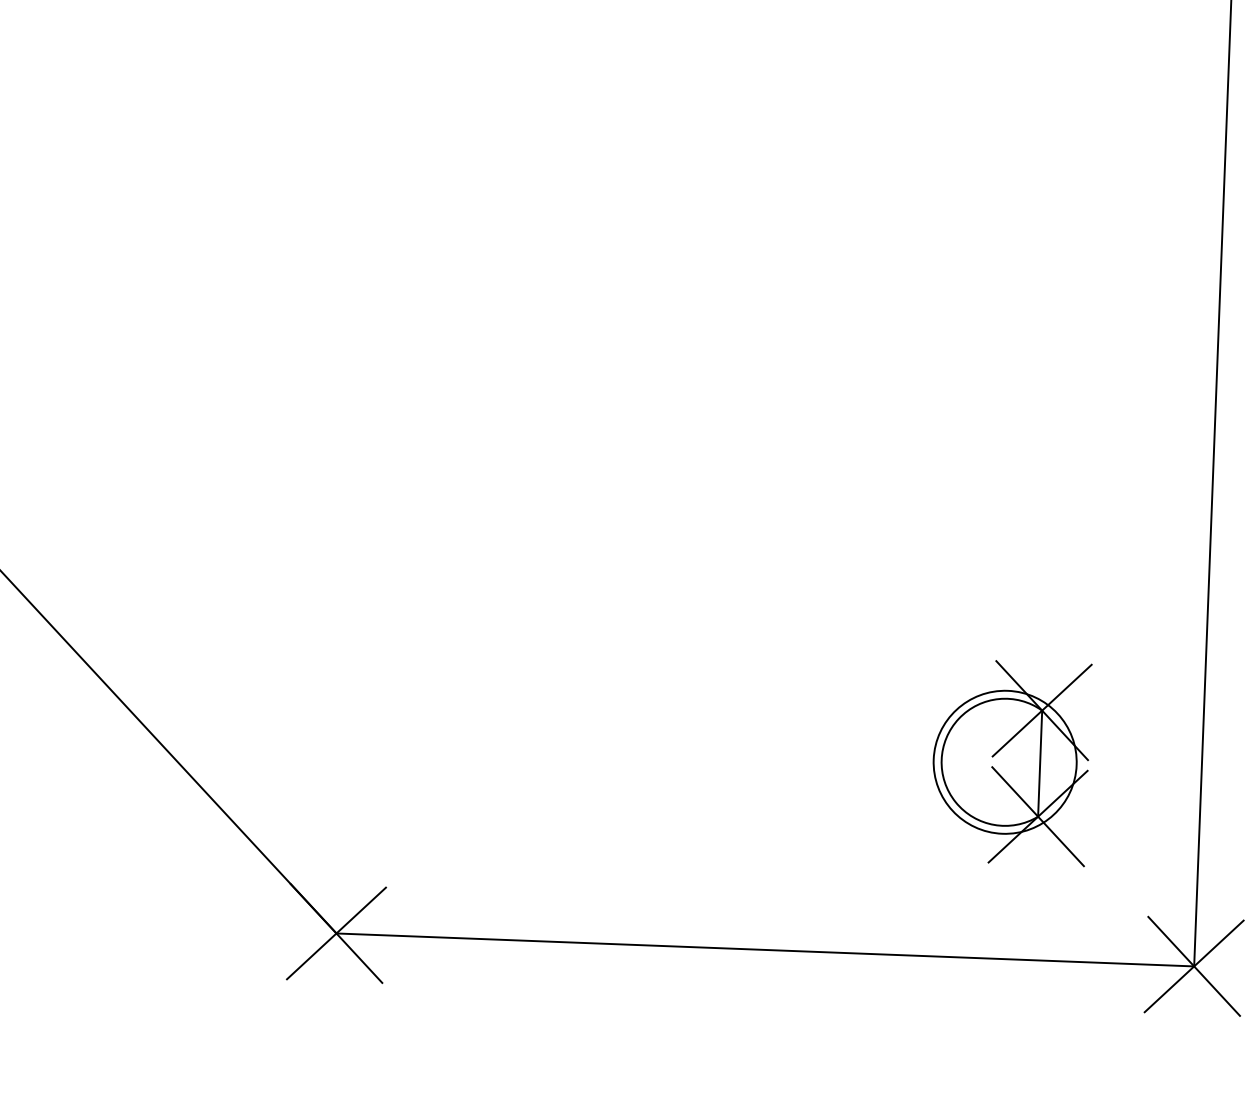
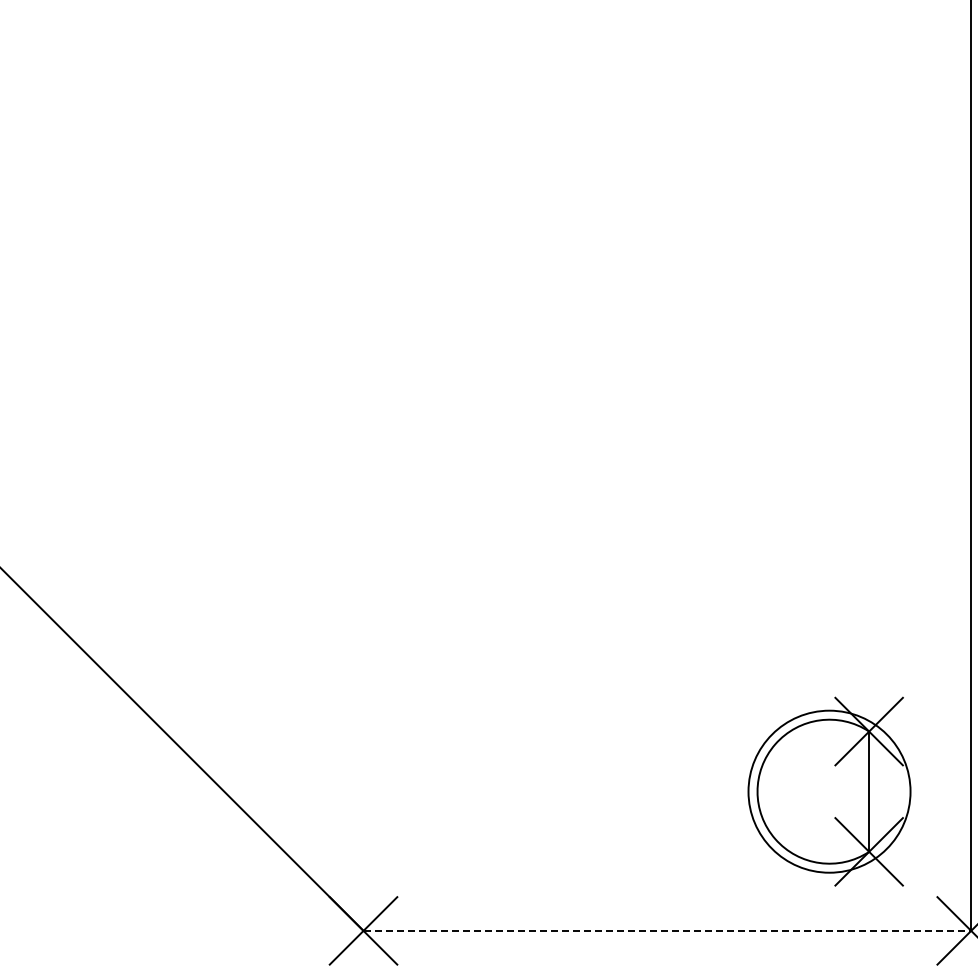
part: (1010, 762) -> (835, 791), size x1.6
line: (765, 949) -> (667, 930), solid -> dashed

